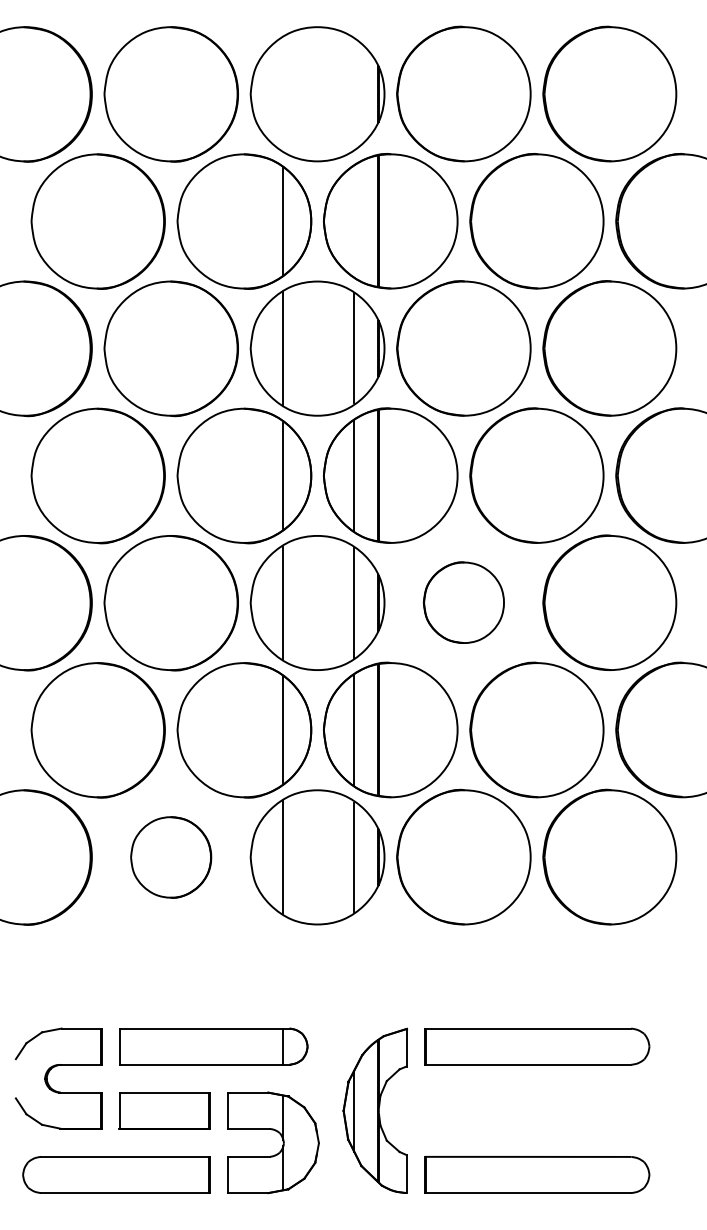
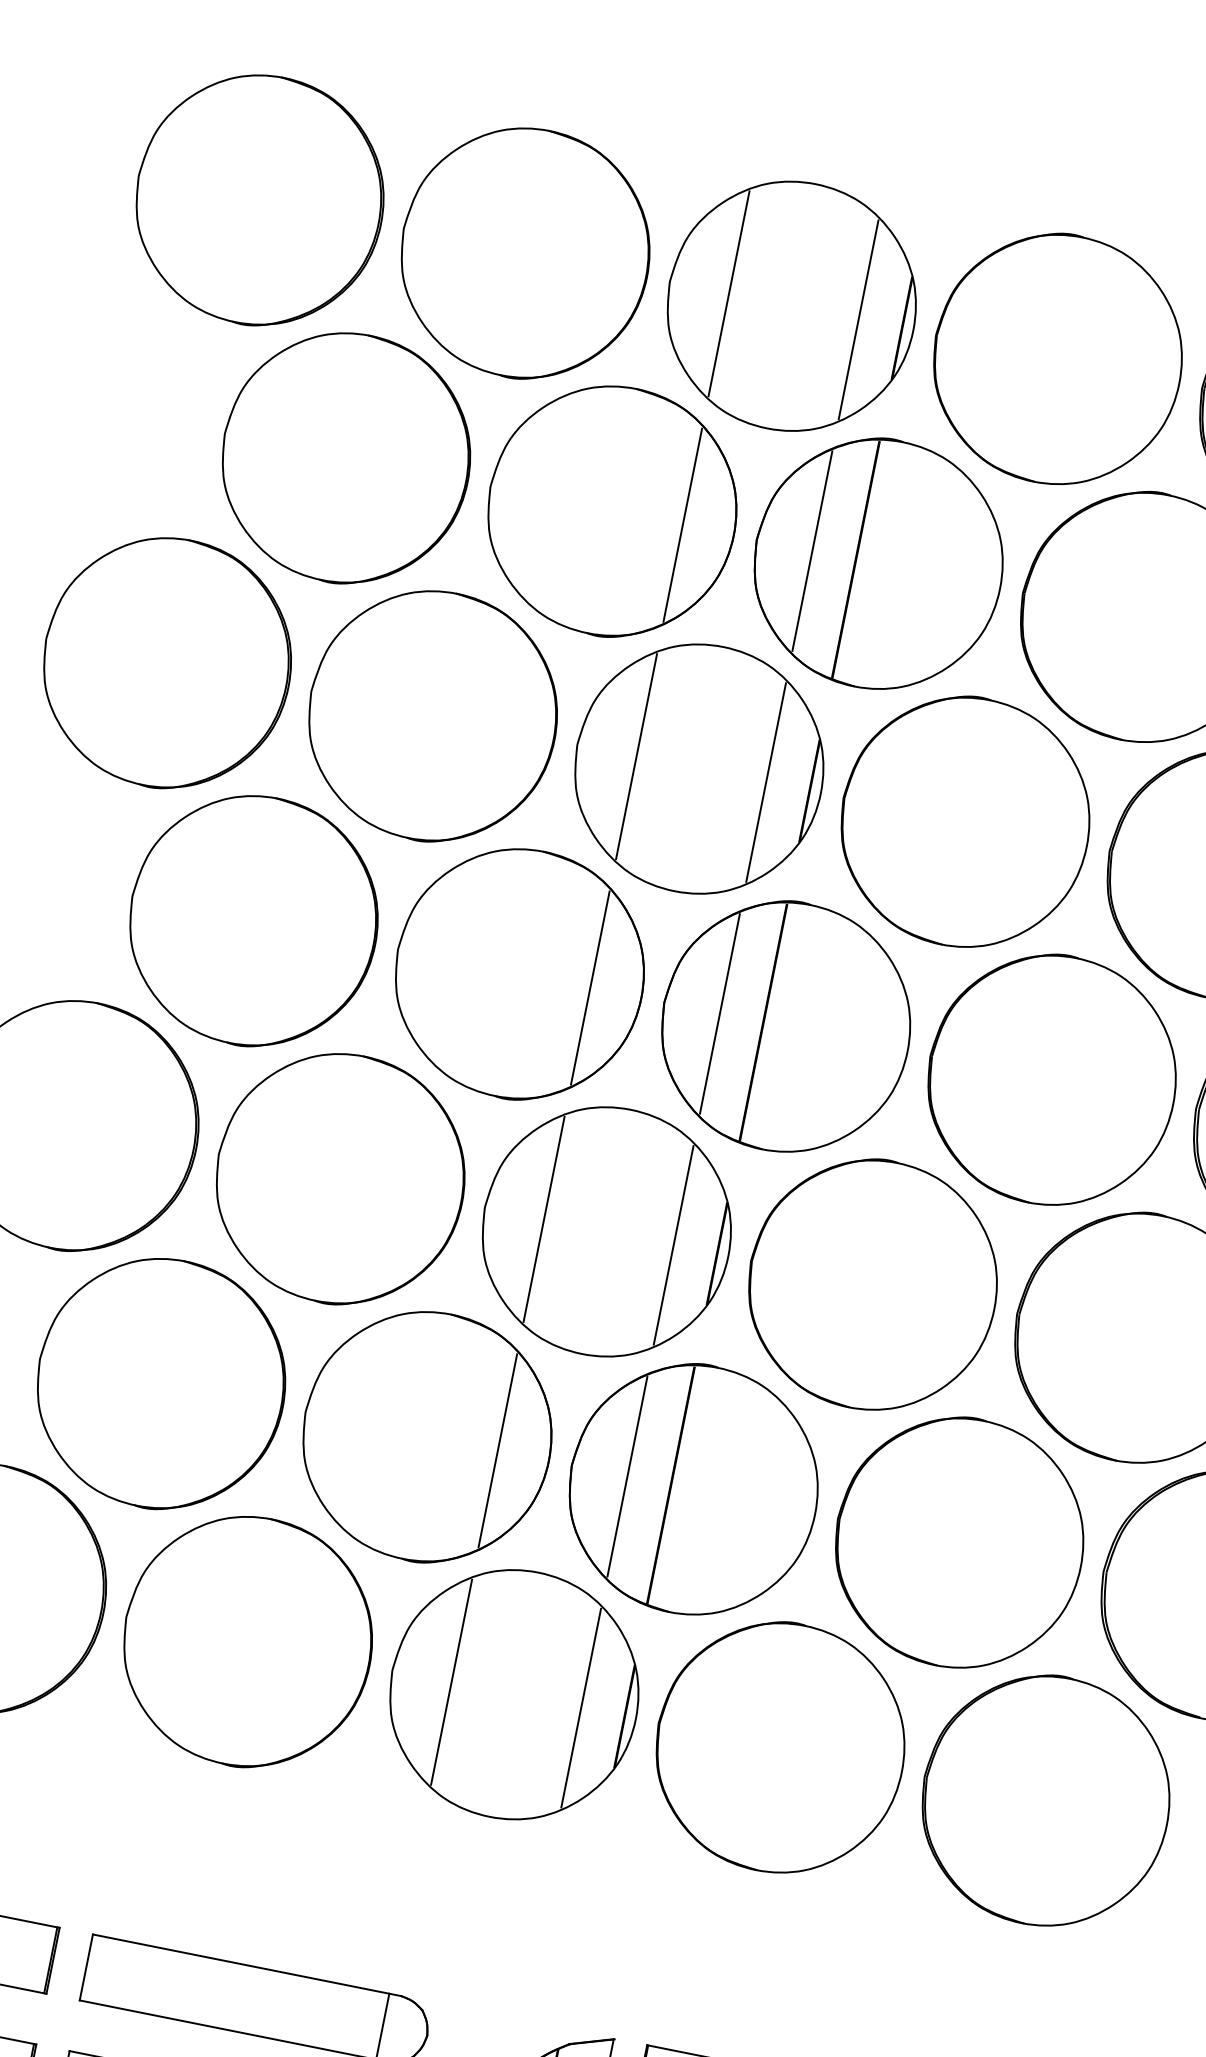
line: (283, 93) -> (729, 292), added
line: (354, 93) -> (859, 318), added
line: (354, 221) -> (812, 551), added
part: (463, 602) -> (872, 1284), size x1.67
part: (170, 857) -> (246, 1641), size x1.67

